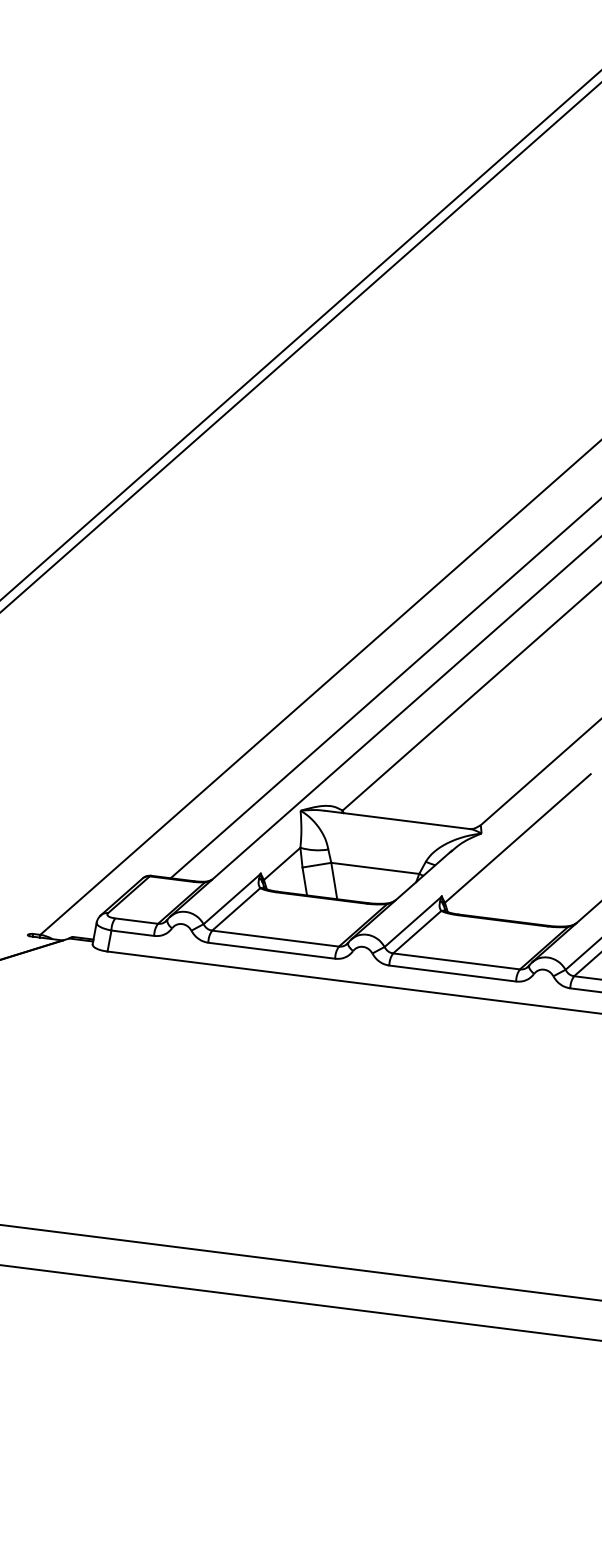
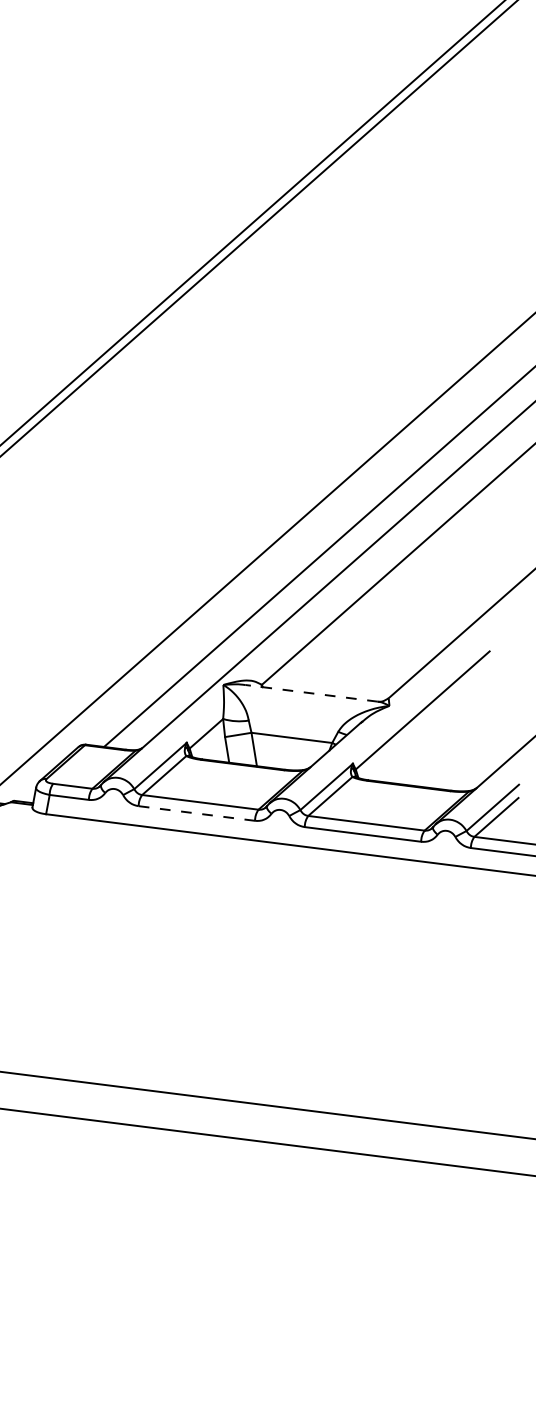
line: (396, 819) -> (311, 693), solid -> dashed
line: (271, 950) -> (196, 813), solid -> dashed

